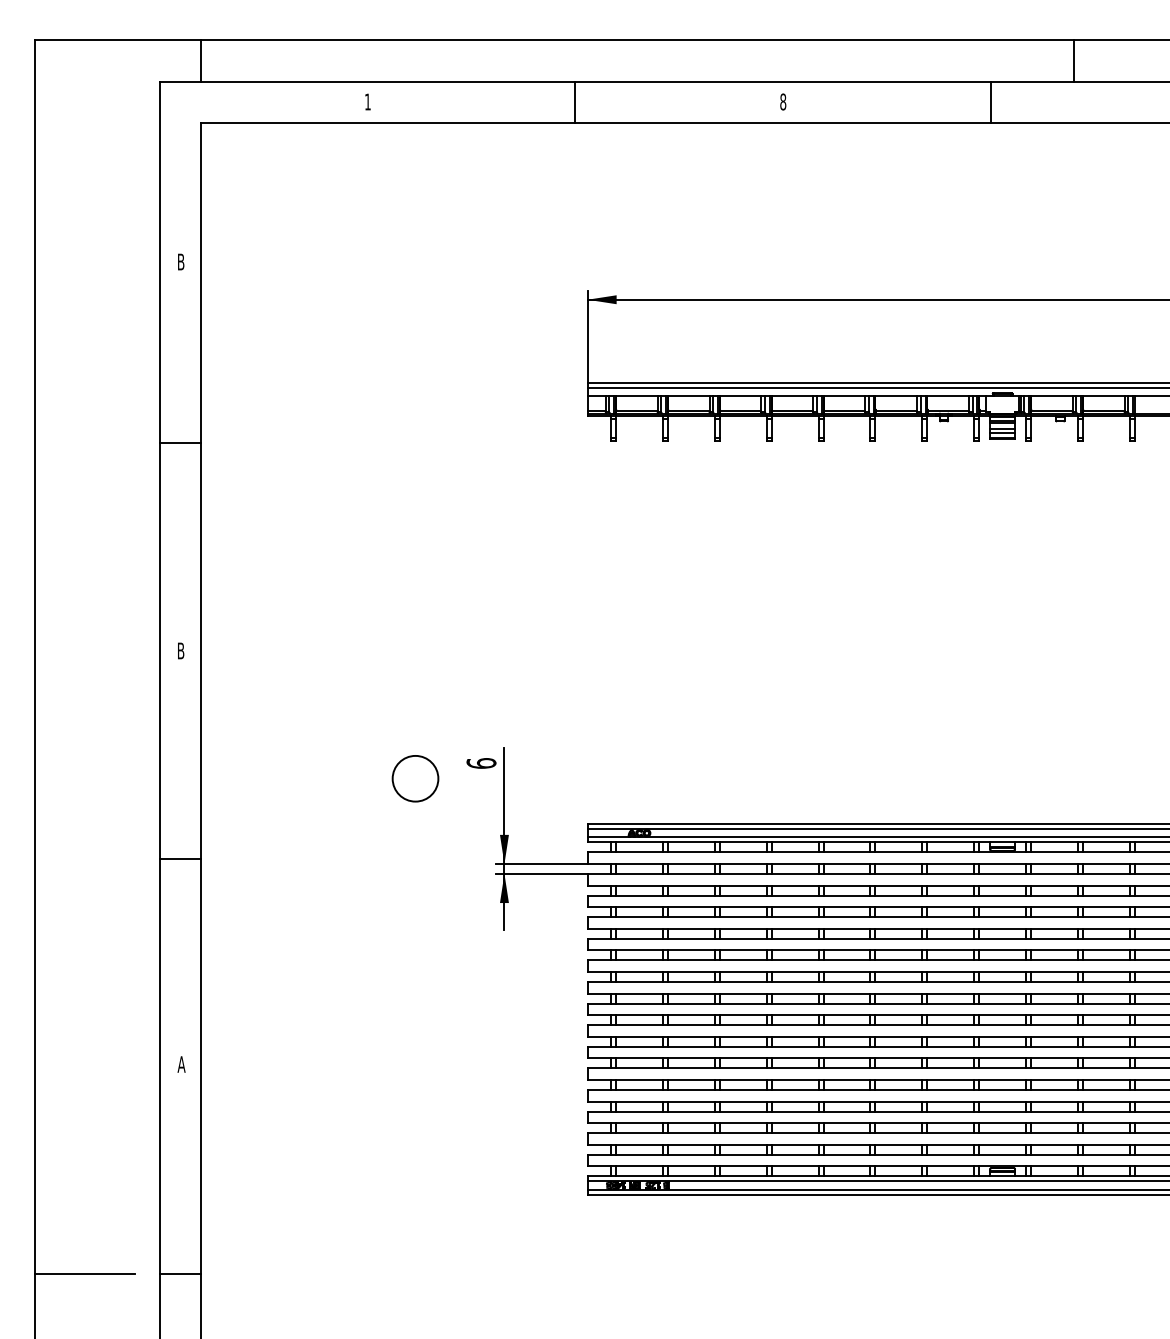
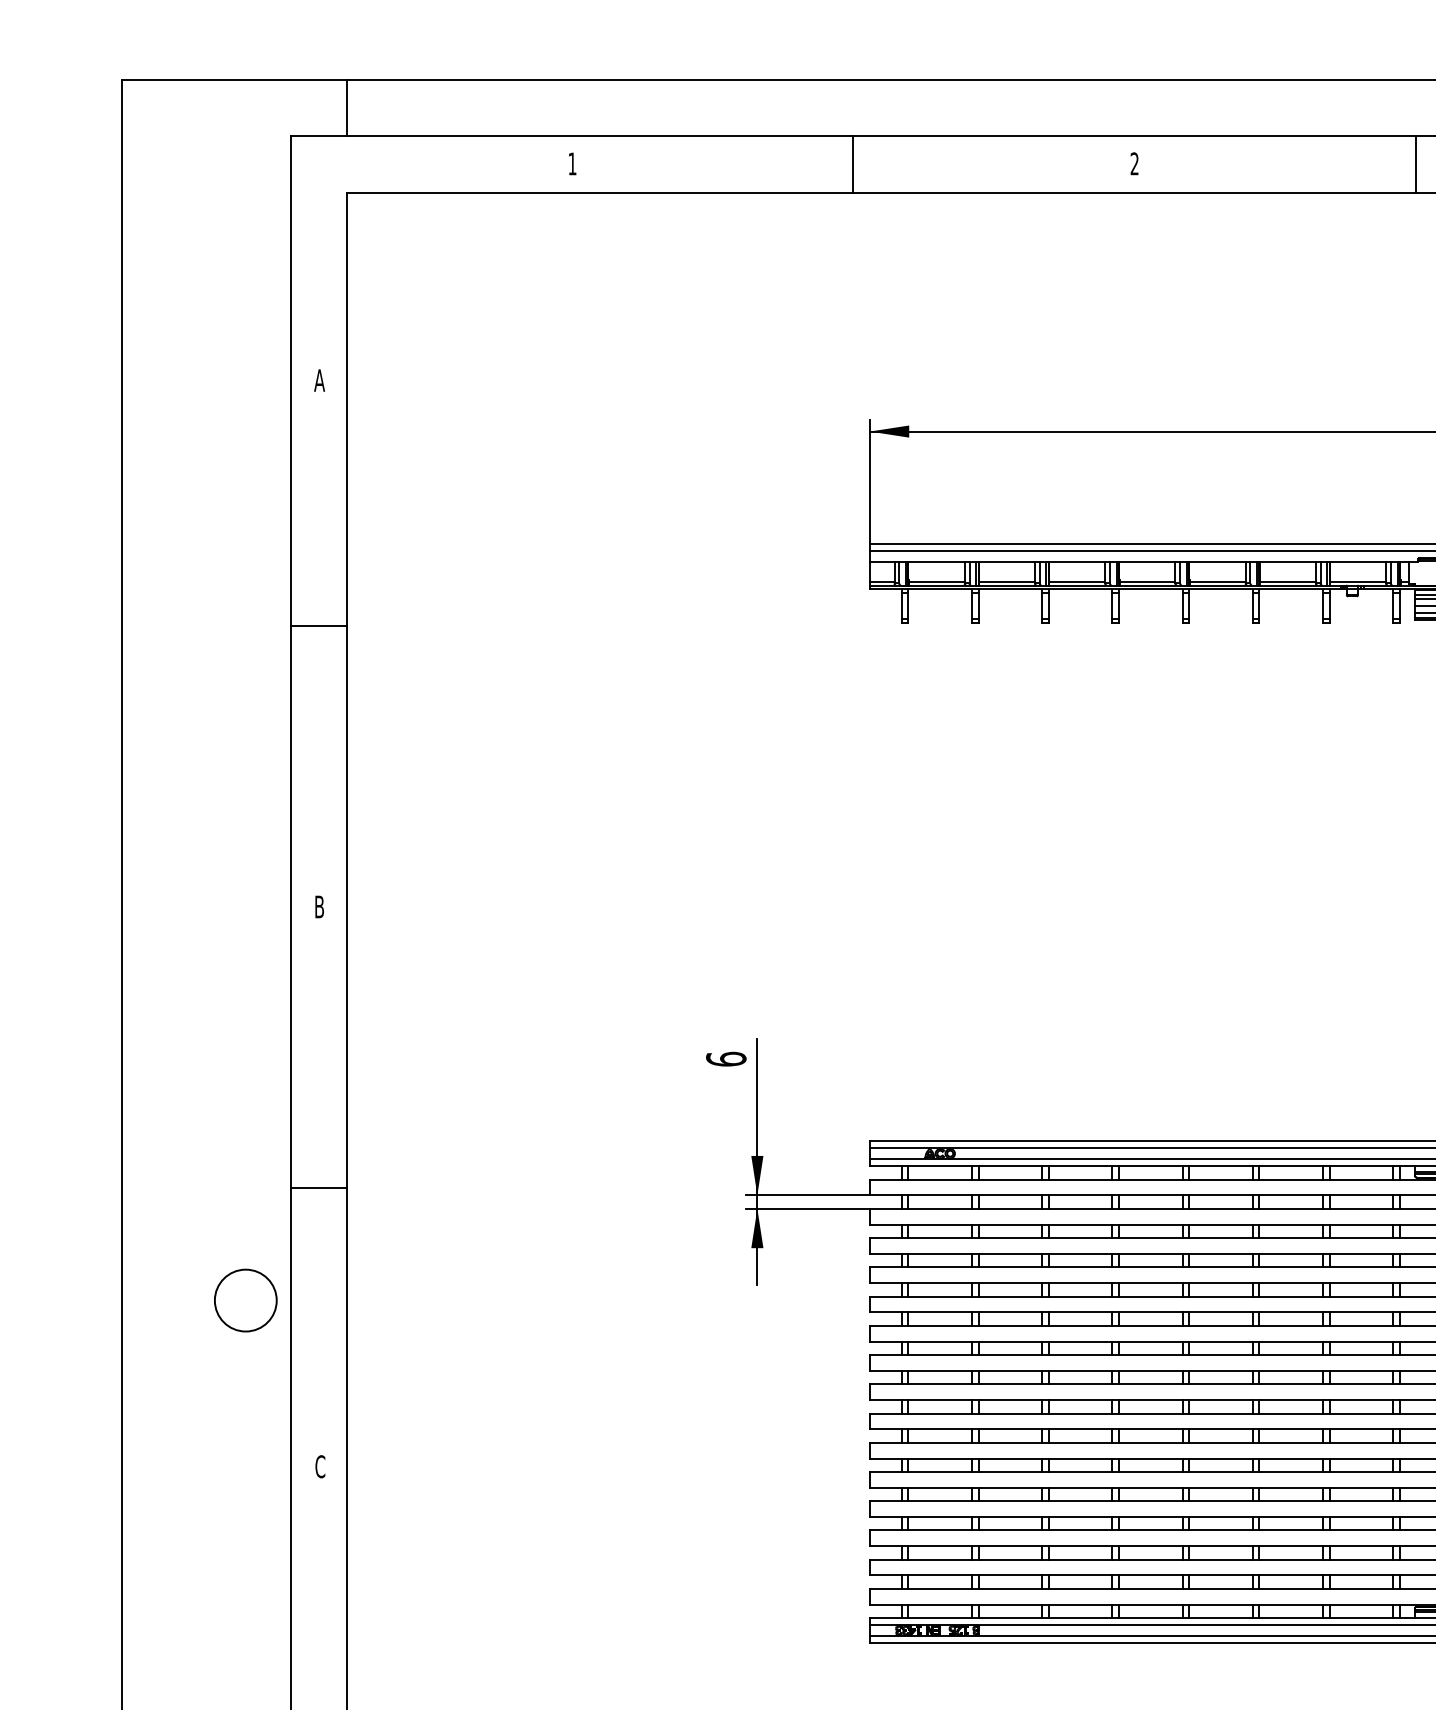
text: (783, 101) -> (1135, 163), 8 -> 2
text: (180, 261) -> (318, 379), B -> A
circle: (415, 778) -> (245, 1300), moved
text: (181, 1064) -> (320, 1466), A -> C

